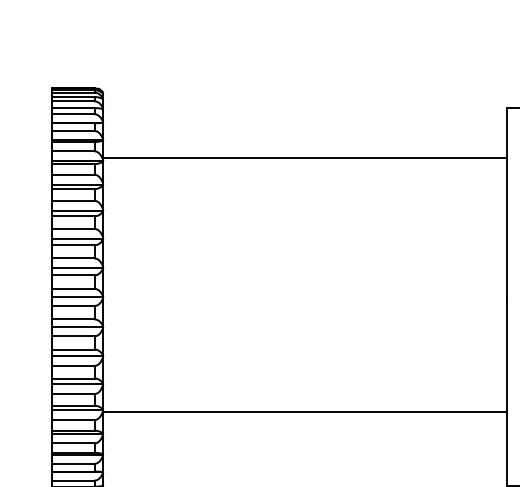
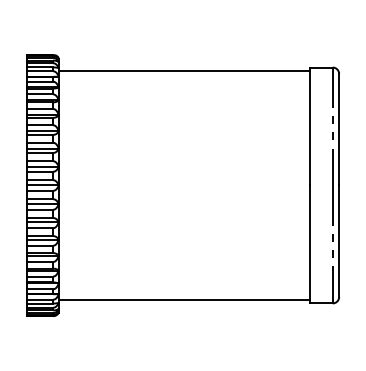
line: (305, 157) -> (184, 70), moved
line: (305, 412) -> (184, 300), moved

